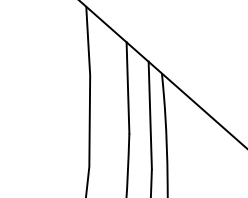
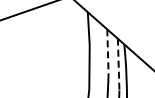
line: (127, 88) -> (107, 51), solid -> dashed
line: (149, 115) -> (118, 64), solid -> dashed

